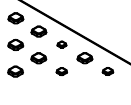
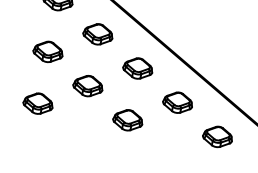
part: (61, 44) -> (137, 67), size x1.67
part: (61, 71) -> (127, 120), size x1.43
part: (107, 71) -> (216, 136), size x1.43

